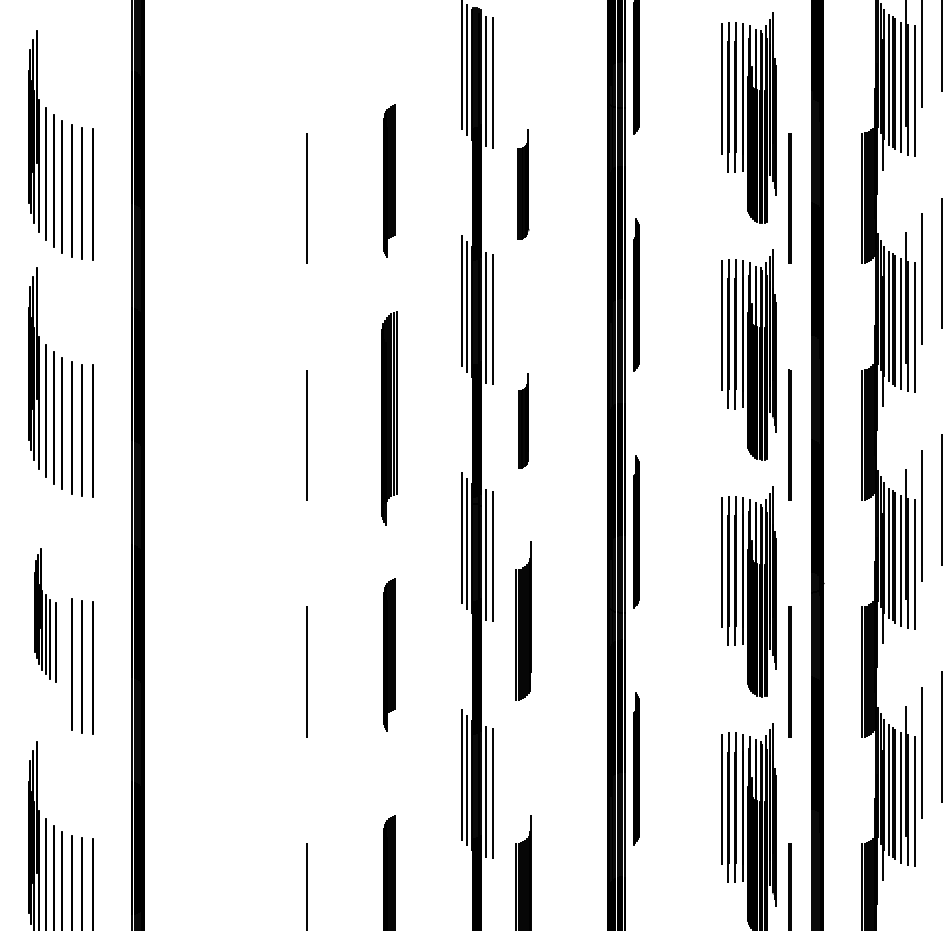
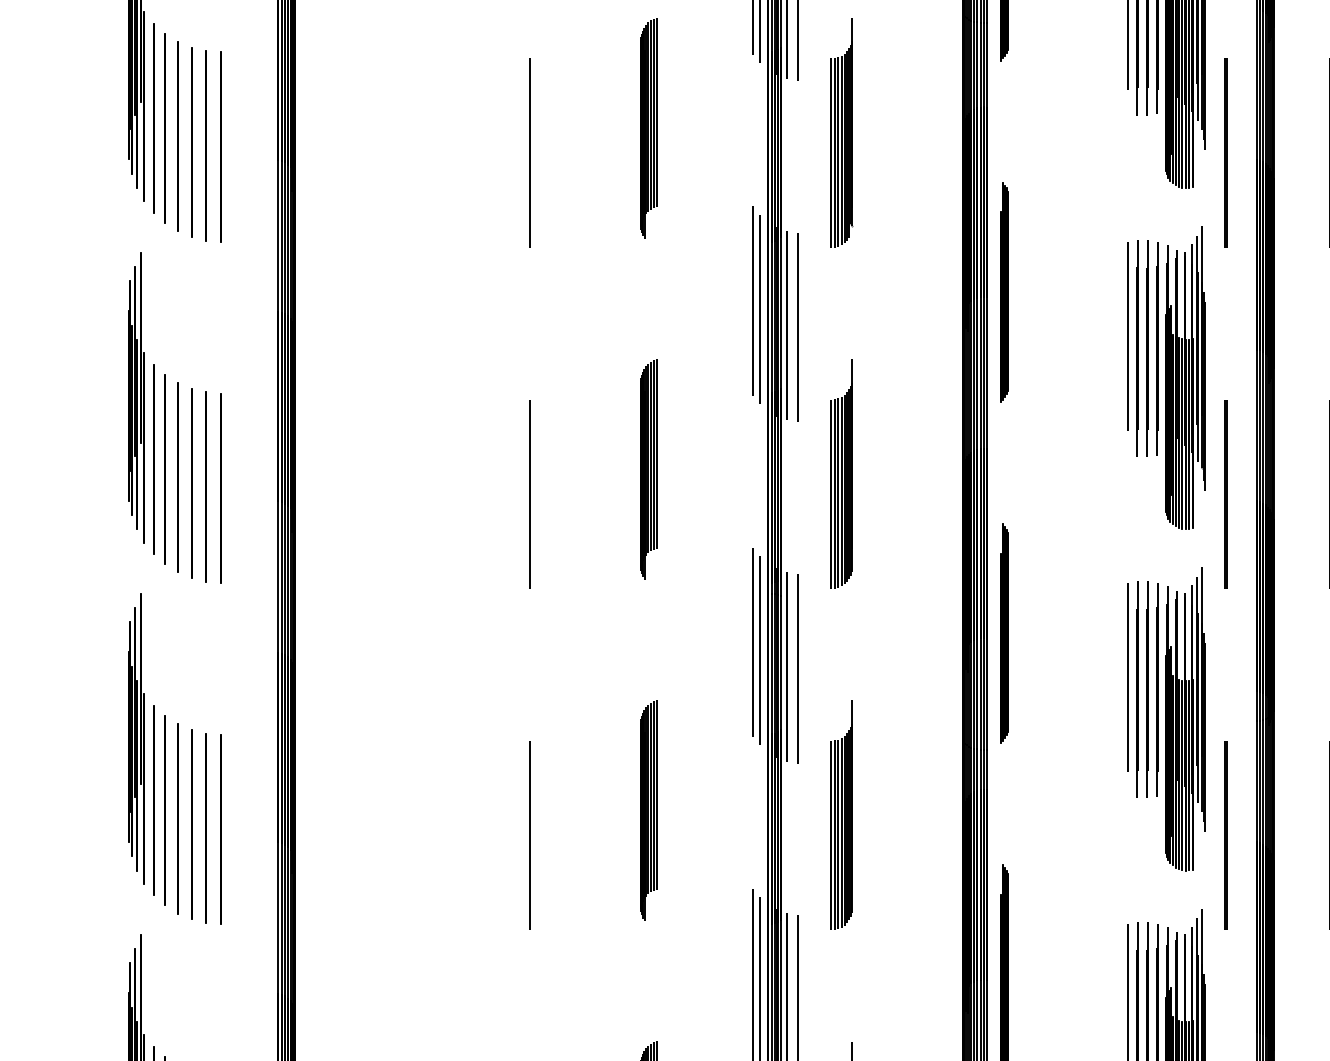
part: (523, 184) -> (841, 133), size x1.43
part: (389, 417) -> (648, 468), size x0.71
part: (523, 420) -> (841, 473), size x1.67
part: (45, 615) -> (153, 753), size x1.67
part: (523, 620) -> (841, 814), moved

